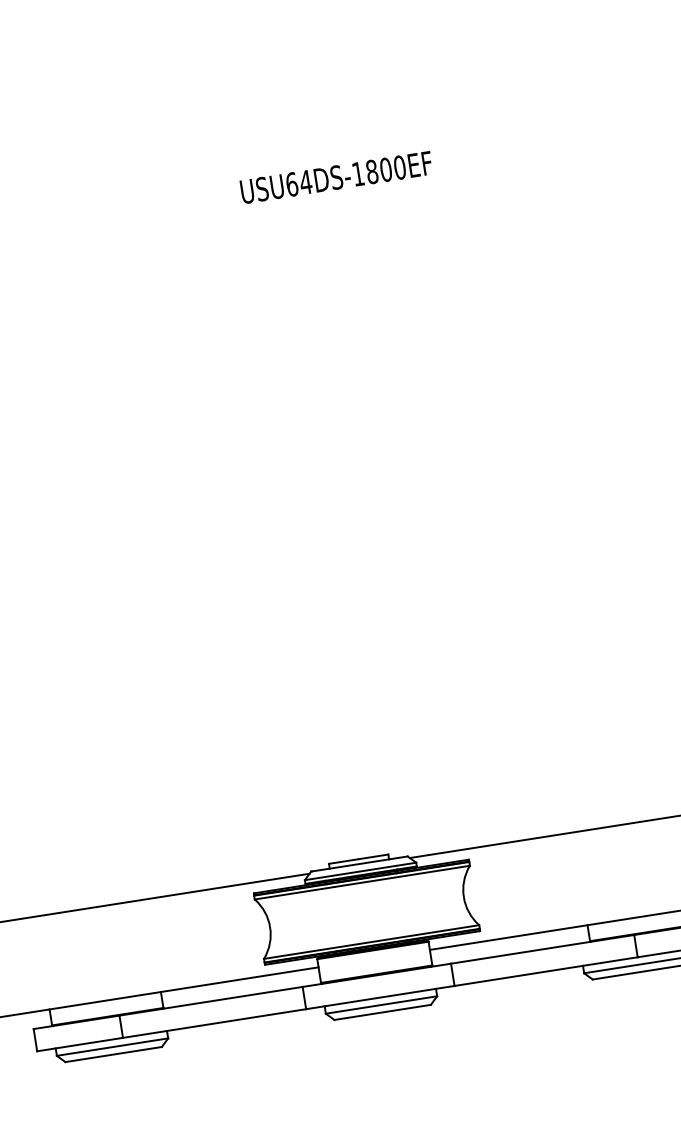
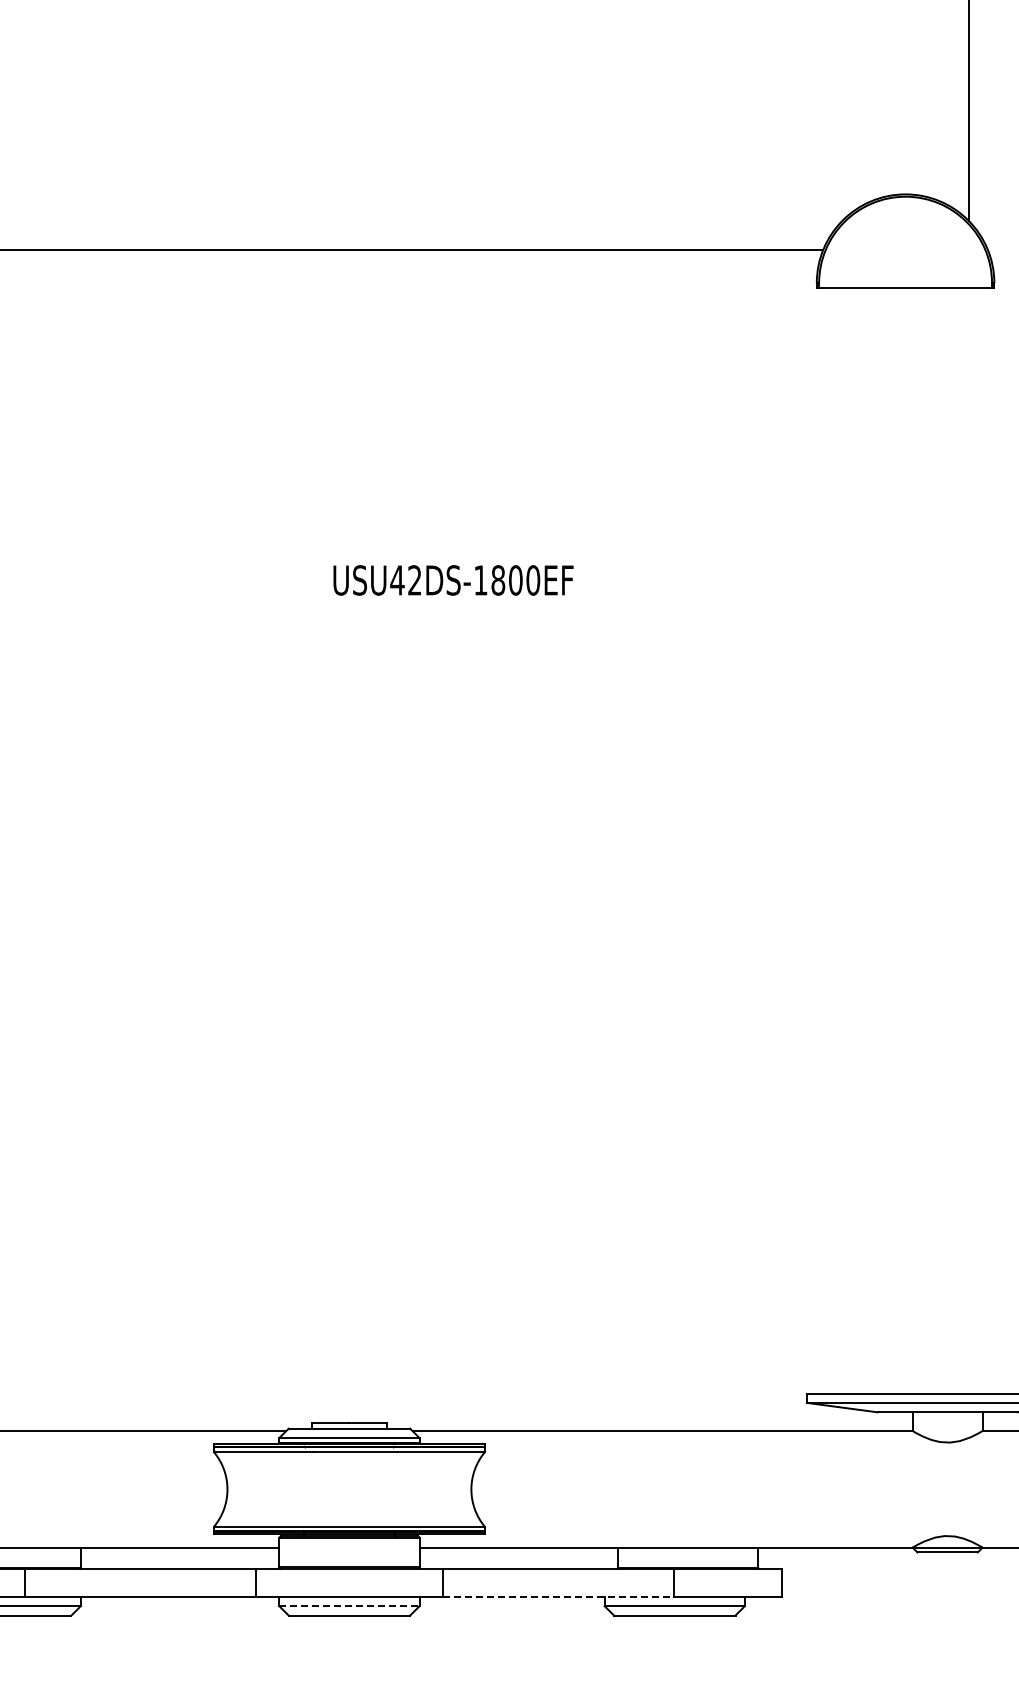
text: (299, 183) -> (406, 580), USU64DS-1800EF -> USU42DS-1800EF
line: (546, 971) -> (558, 1596), solid -> dashed
line: (381, 1005) -> (349, 1606), solid -> dashed

